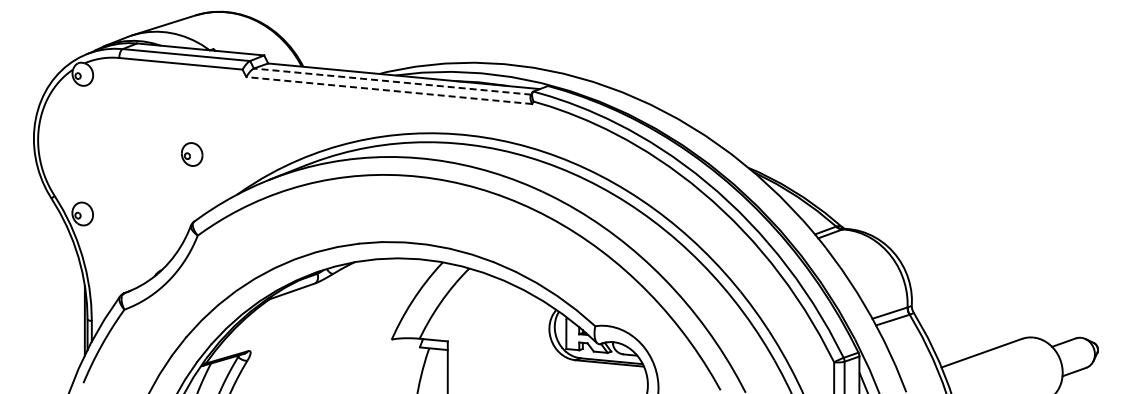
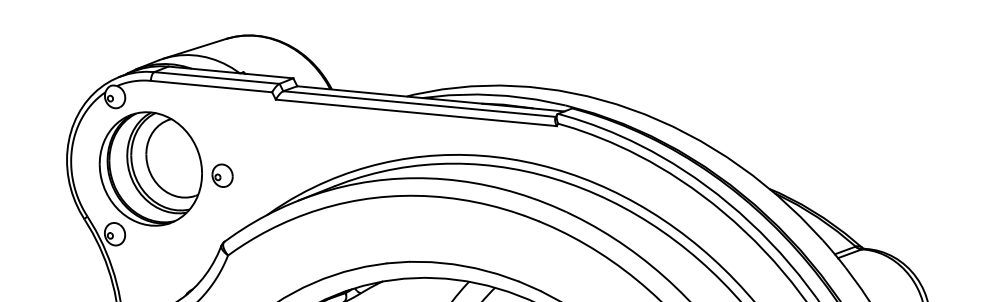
line: (392, 81) -> (419, 103), dashed -> solid
line: (389, 90) -> (416, 112), dashed -> solid
part: (119, 147) -> (151, 168), added

